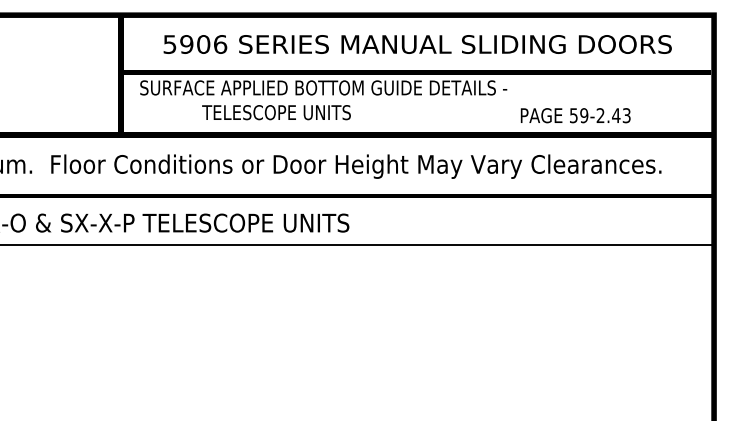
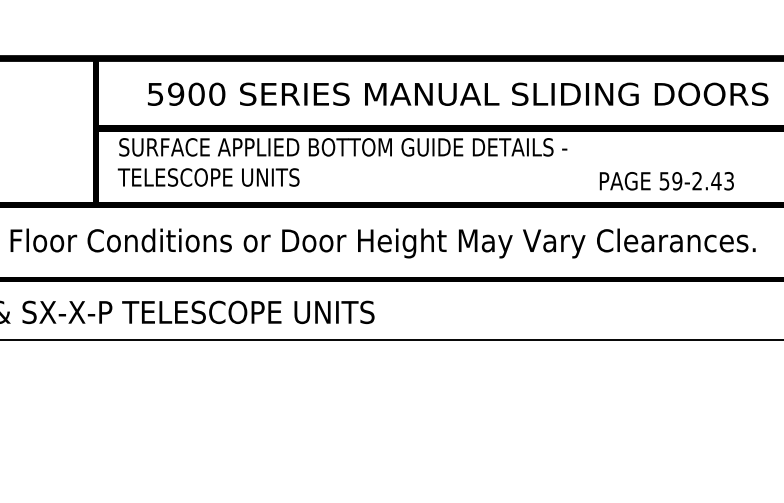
text: (220, 44) -> (217, 94), 5906 -> 5900
text: (276, 112) -> (208, 177), moved
text: (575, 115) -> (666, 181), moved

